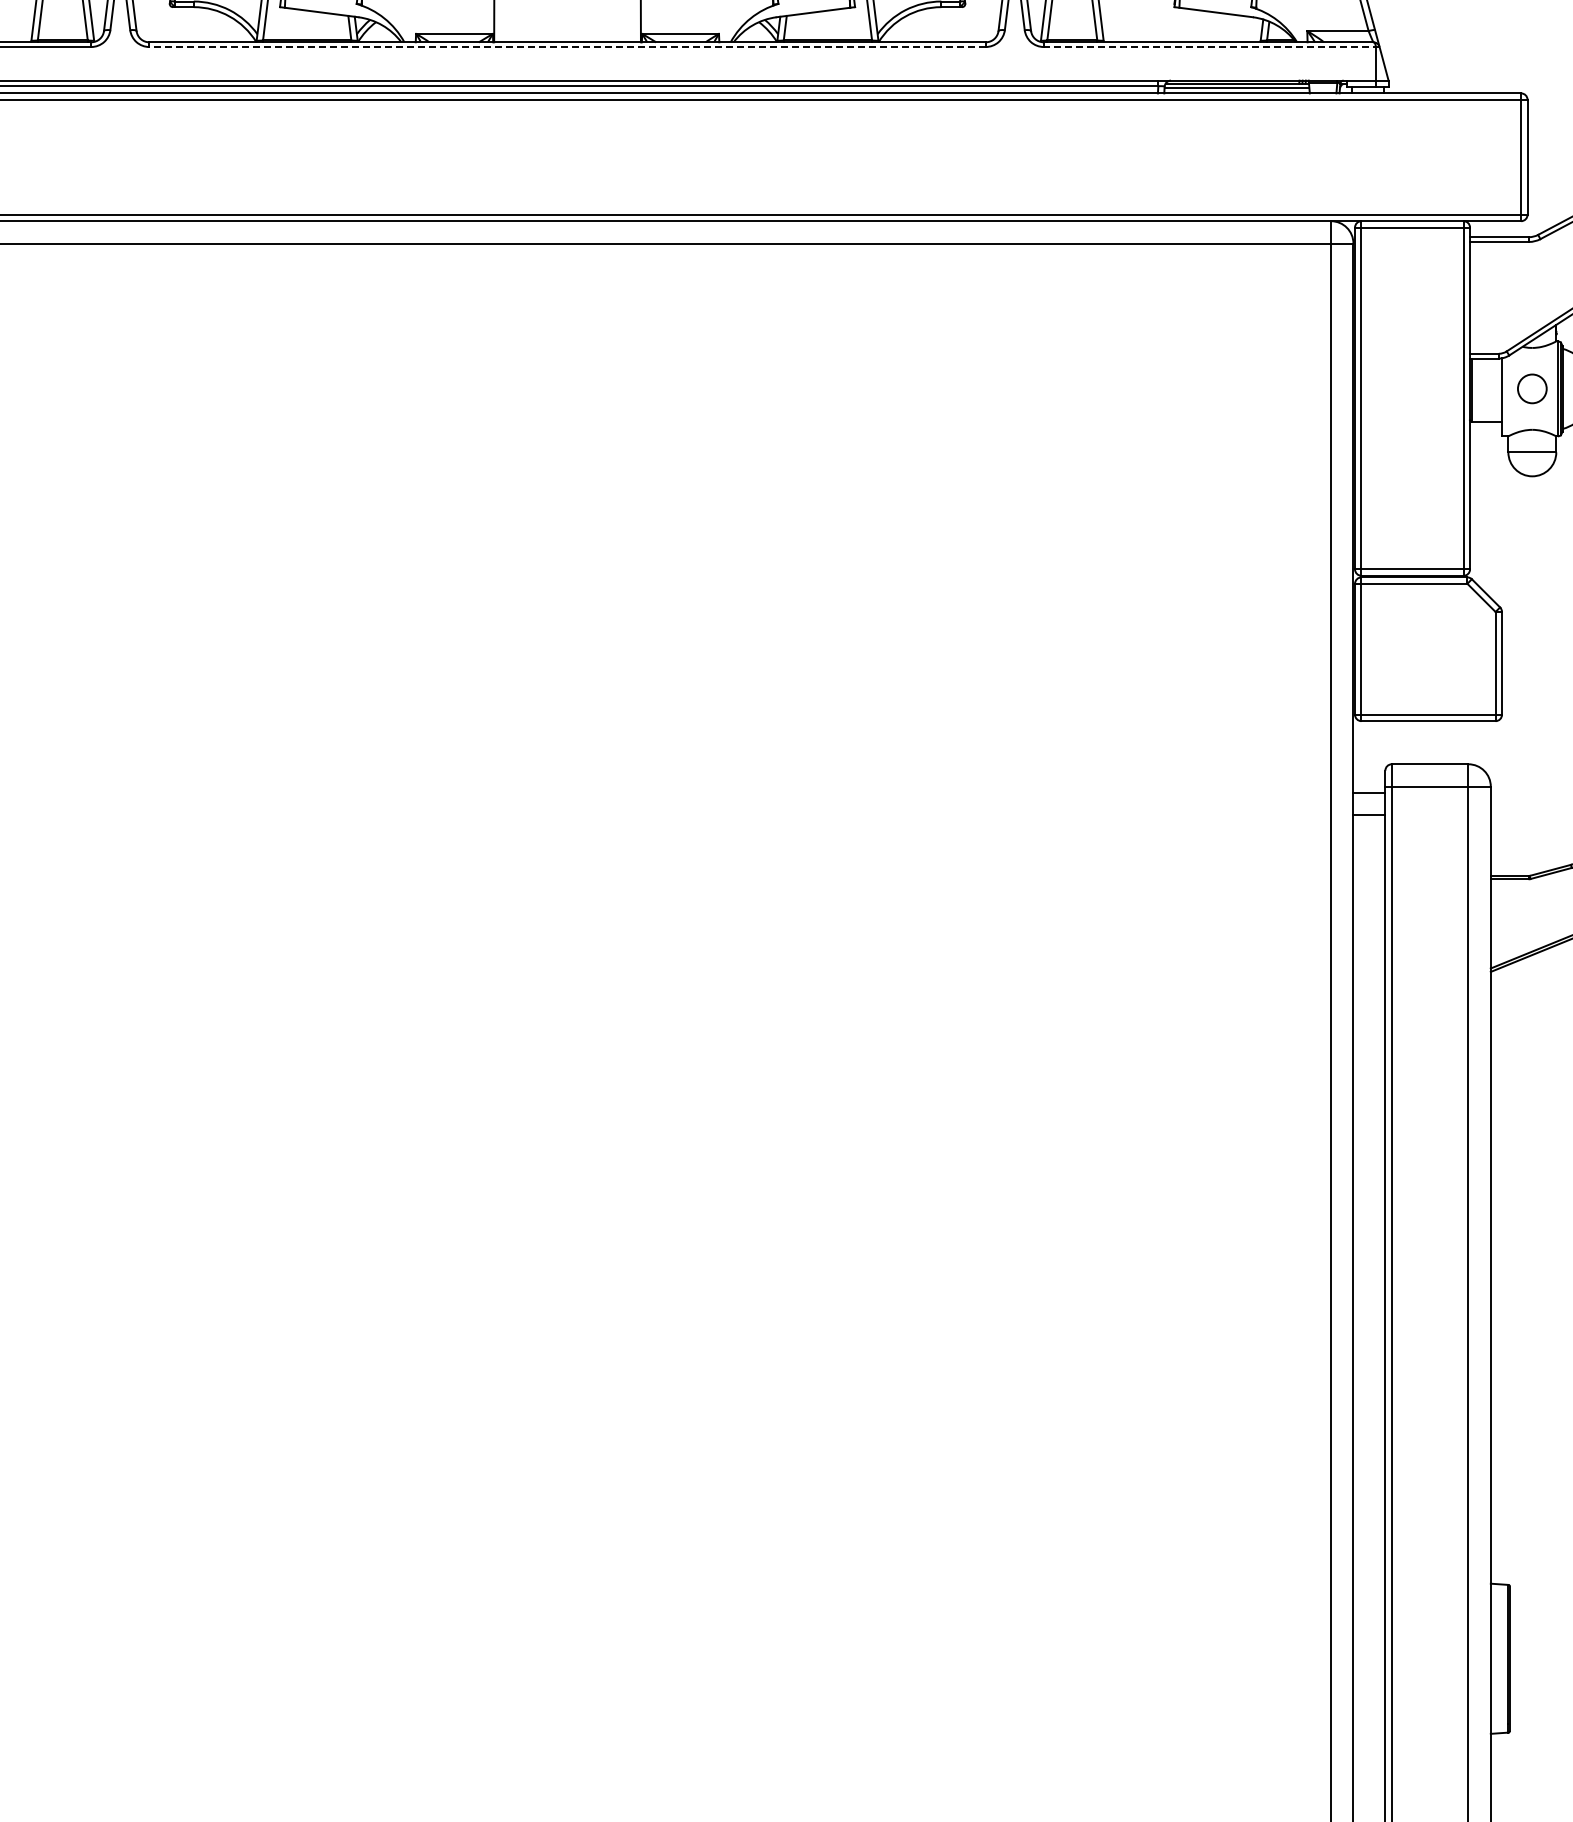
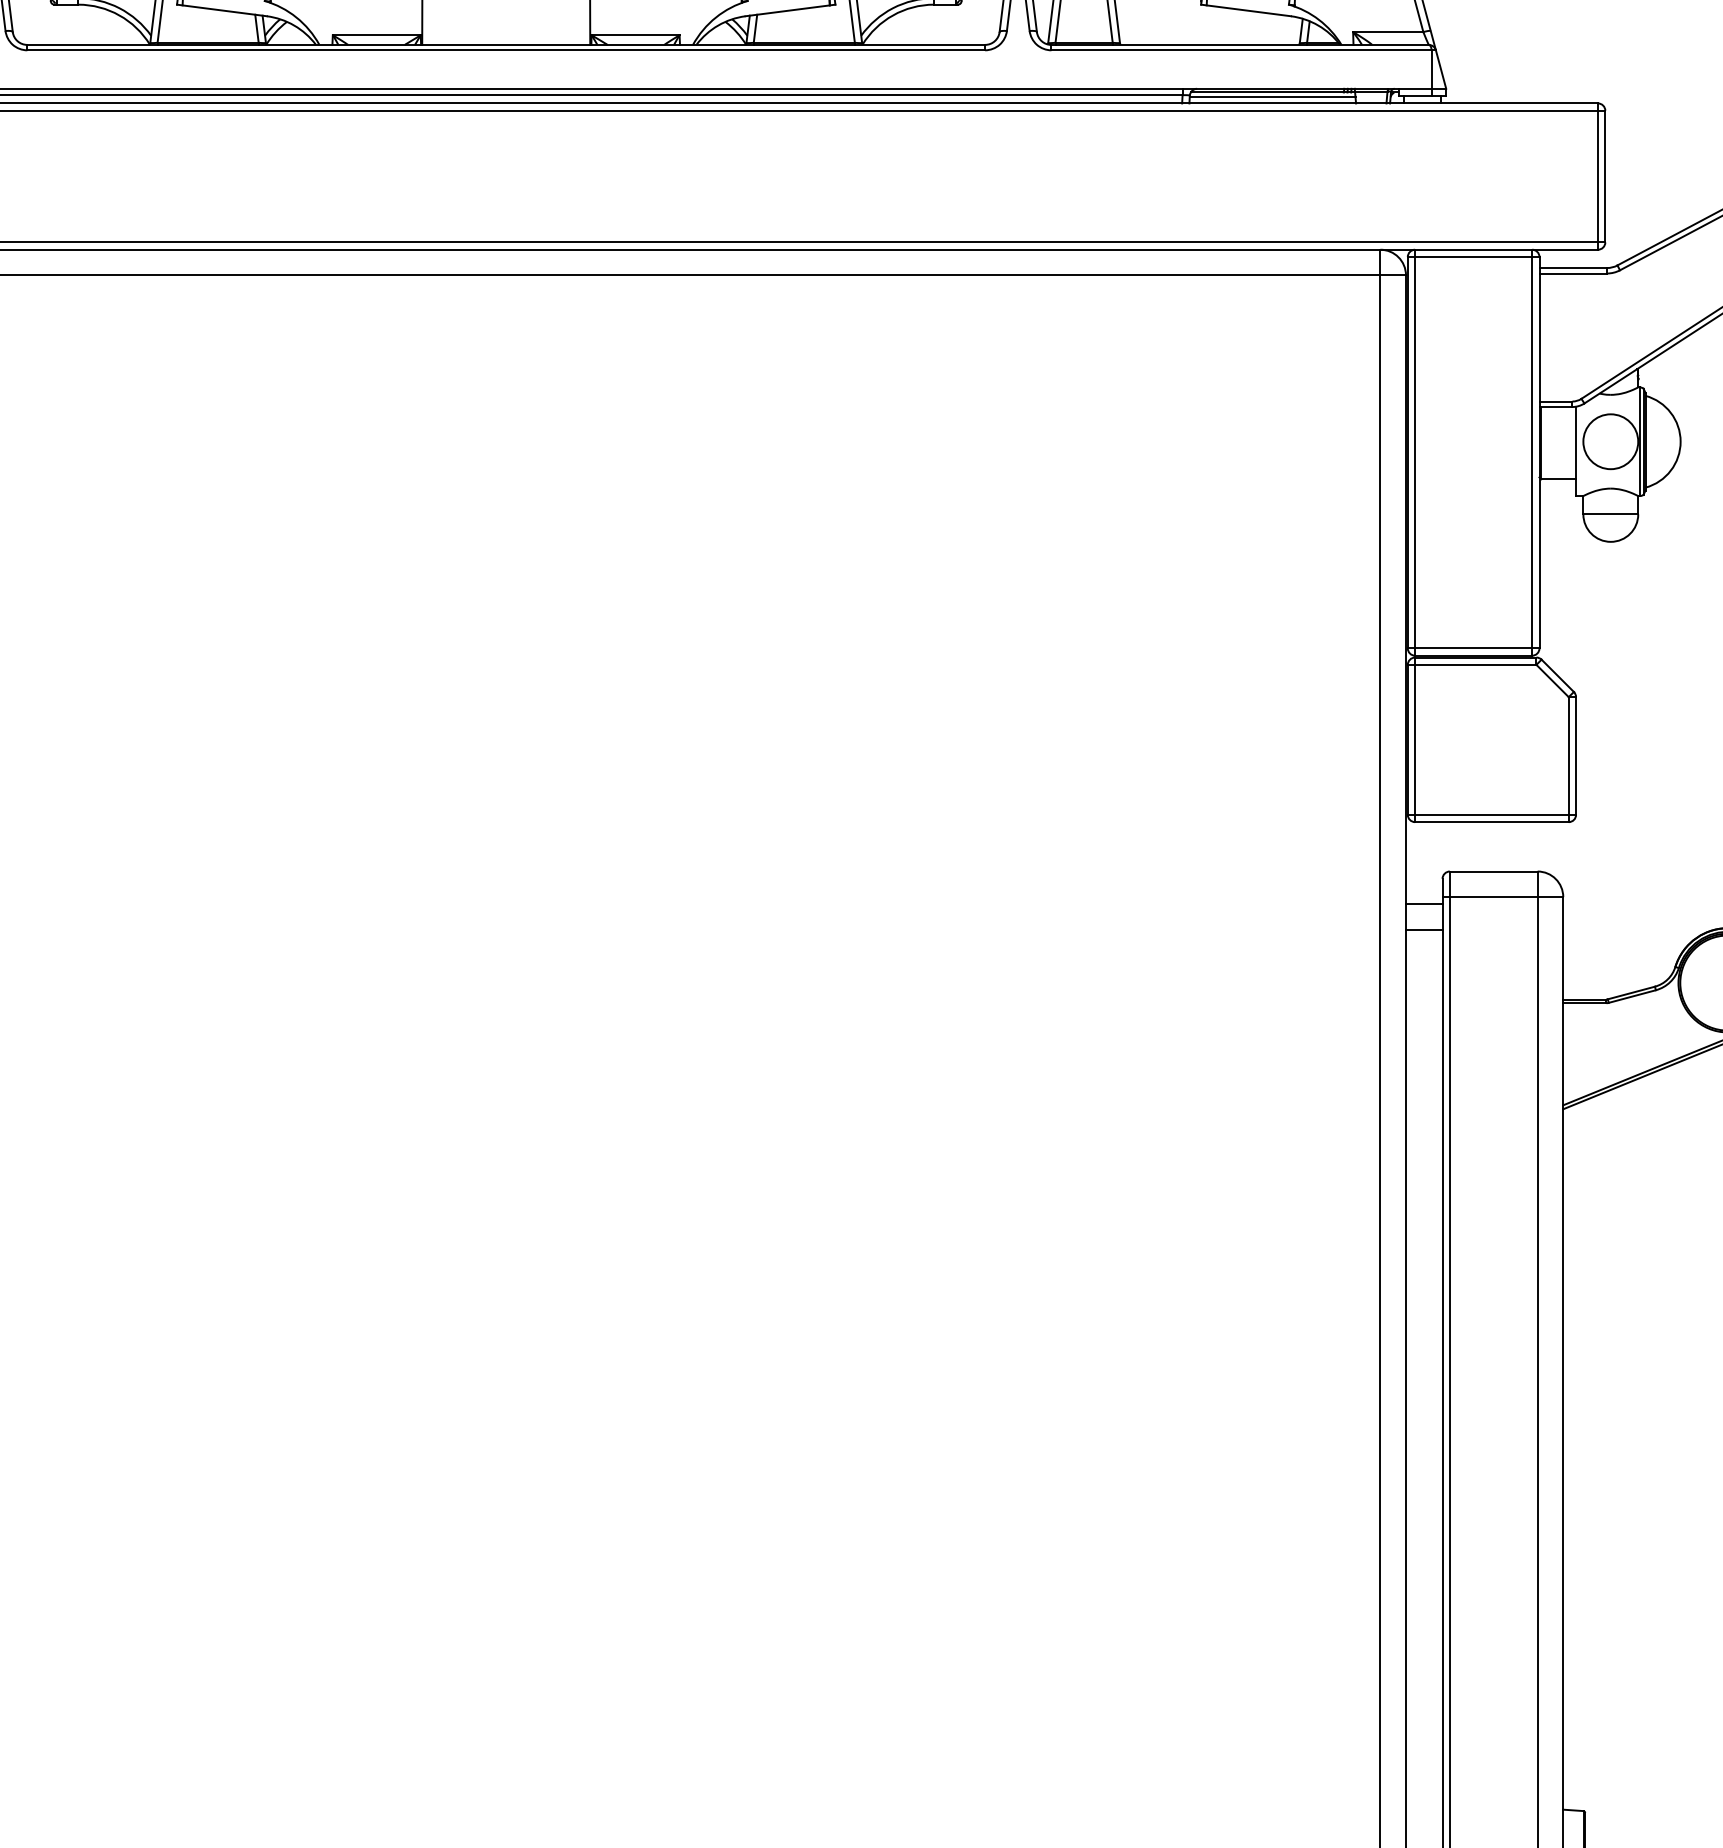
line: (567, 47) -> (506, 50), dashed -> solid
line: (1211, 47) -> (1243, 50), dashed -> solid
circle: (1532, 388) -> (1610, 441), size x1.67

